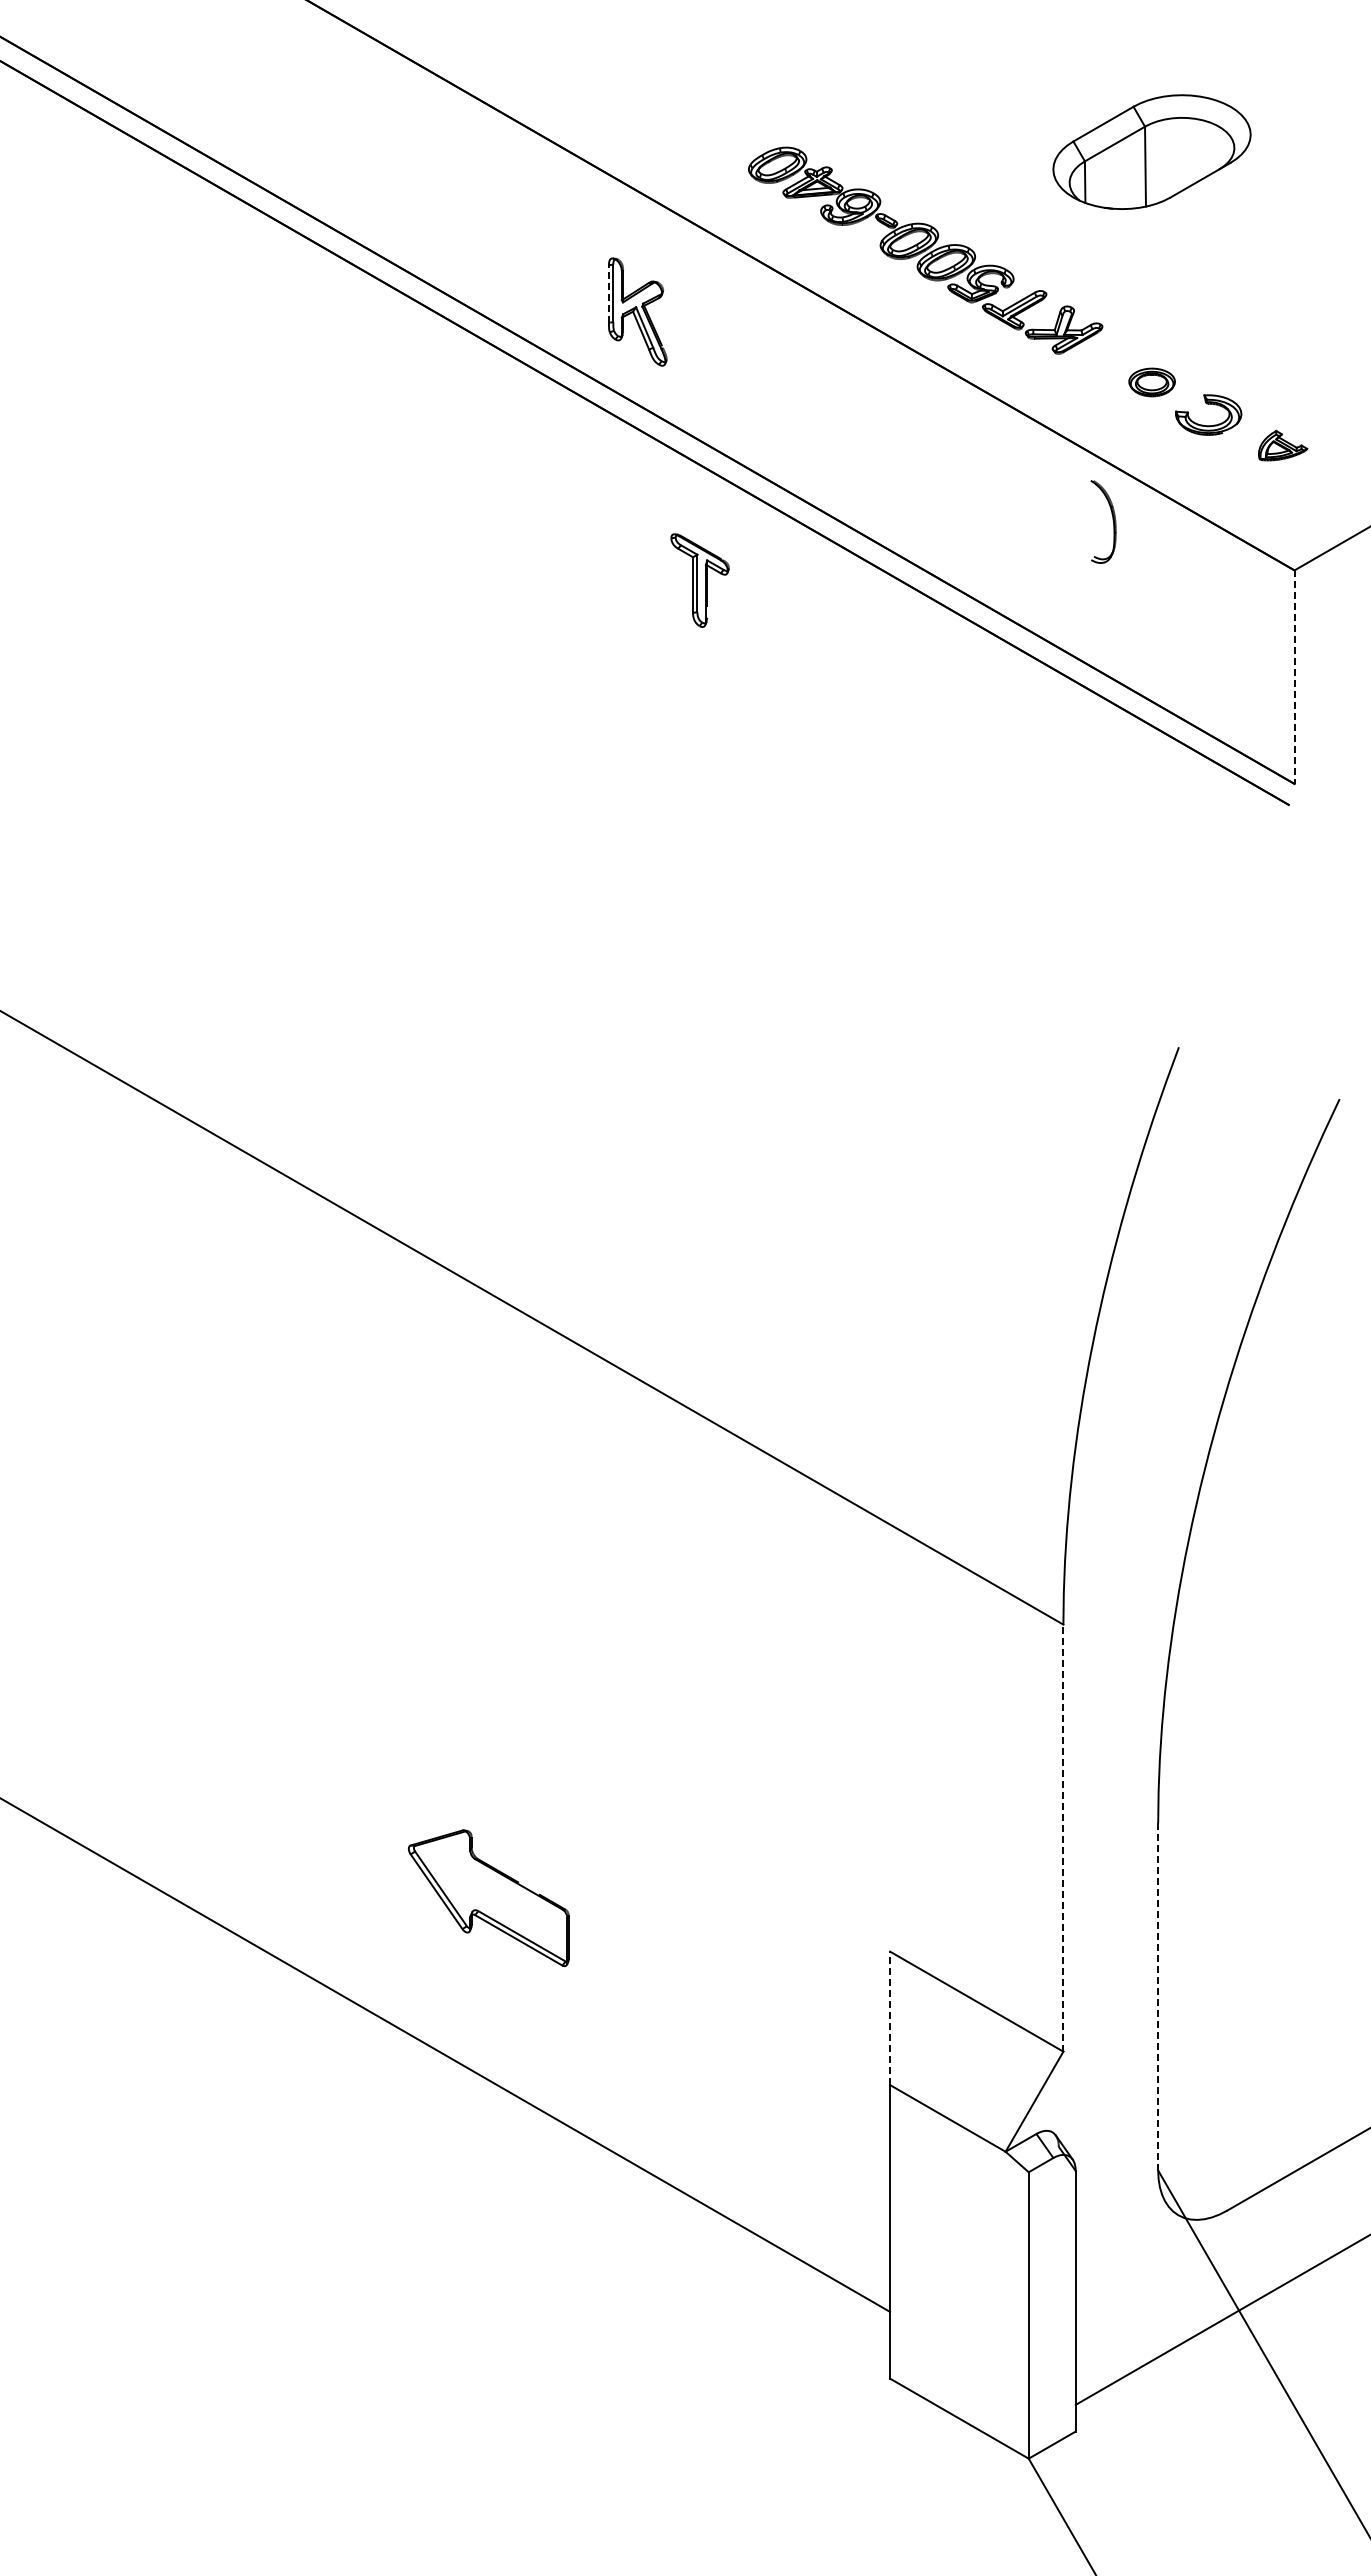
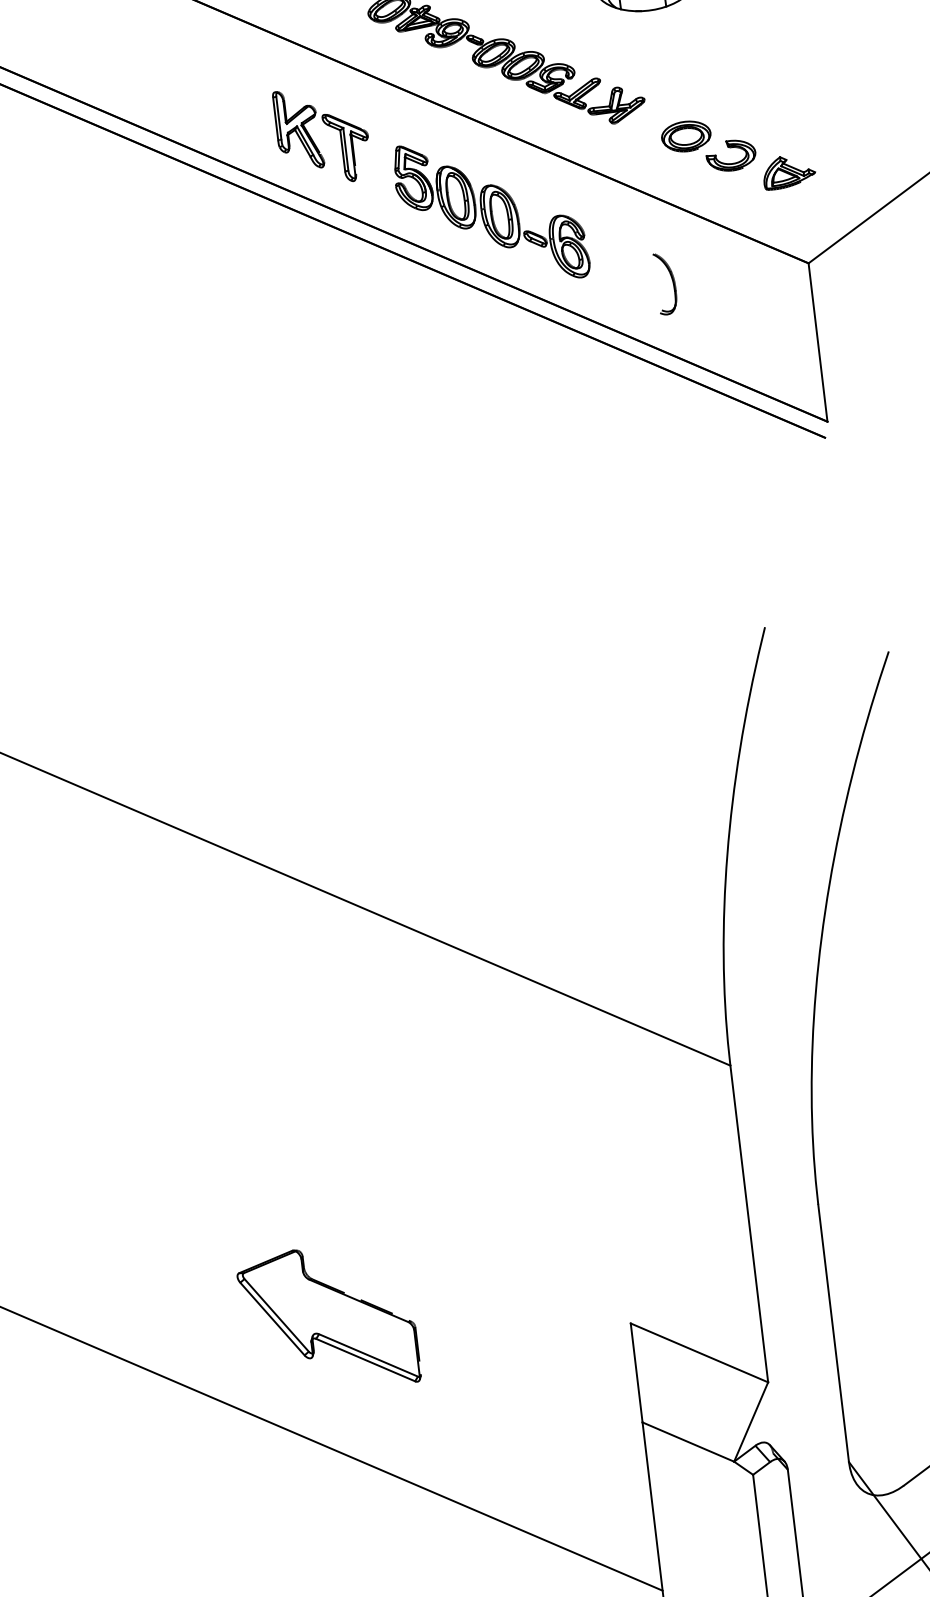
line: (608, 294) -> (275, 119), dashed -> solid
part: (1151, 382) -> (685, 136), size x1.43
part: (1282, 445) -> (788, 171), size x1.43
part: (880, 451) -> (490, 211), added
part: (1112, 520) -> (672, 281), moved
part: (699, 580) -> (347, 146), moved
line: (1294, 677) -> (818, 342), dashed -> solid
line: (1063, 1838) -> (749, 1224), dashed -> solid
part: (488, 1898) -> (328, 1319), size x1.43
line: (1158, 1997) -> (833, 1333), dashed -> solid
line: (890, 2018) -> (636, 1373), dashed -> solid

